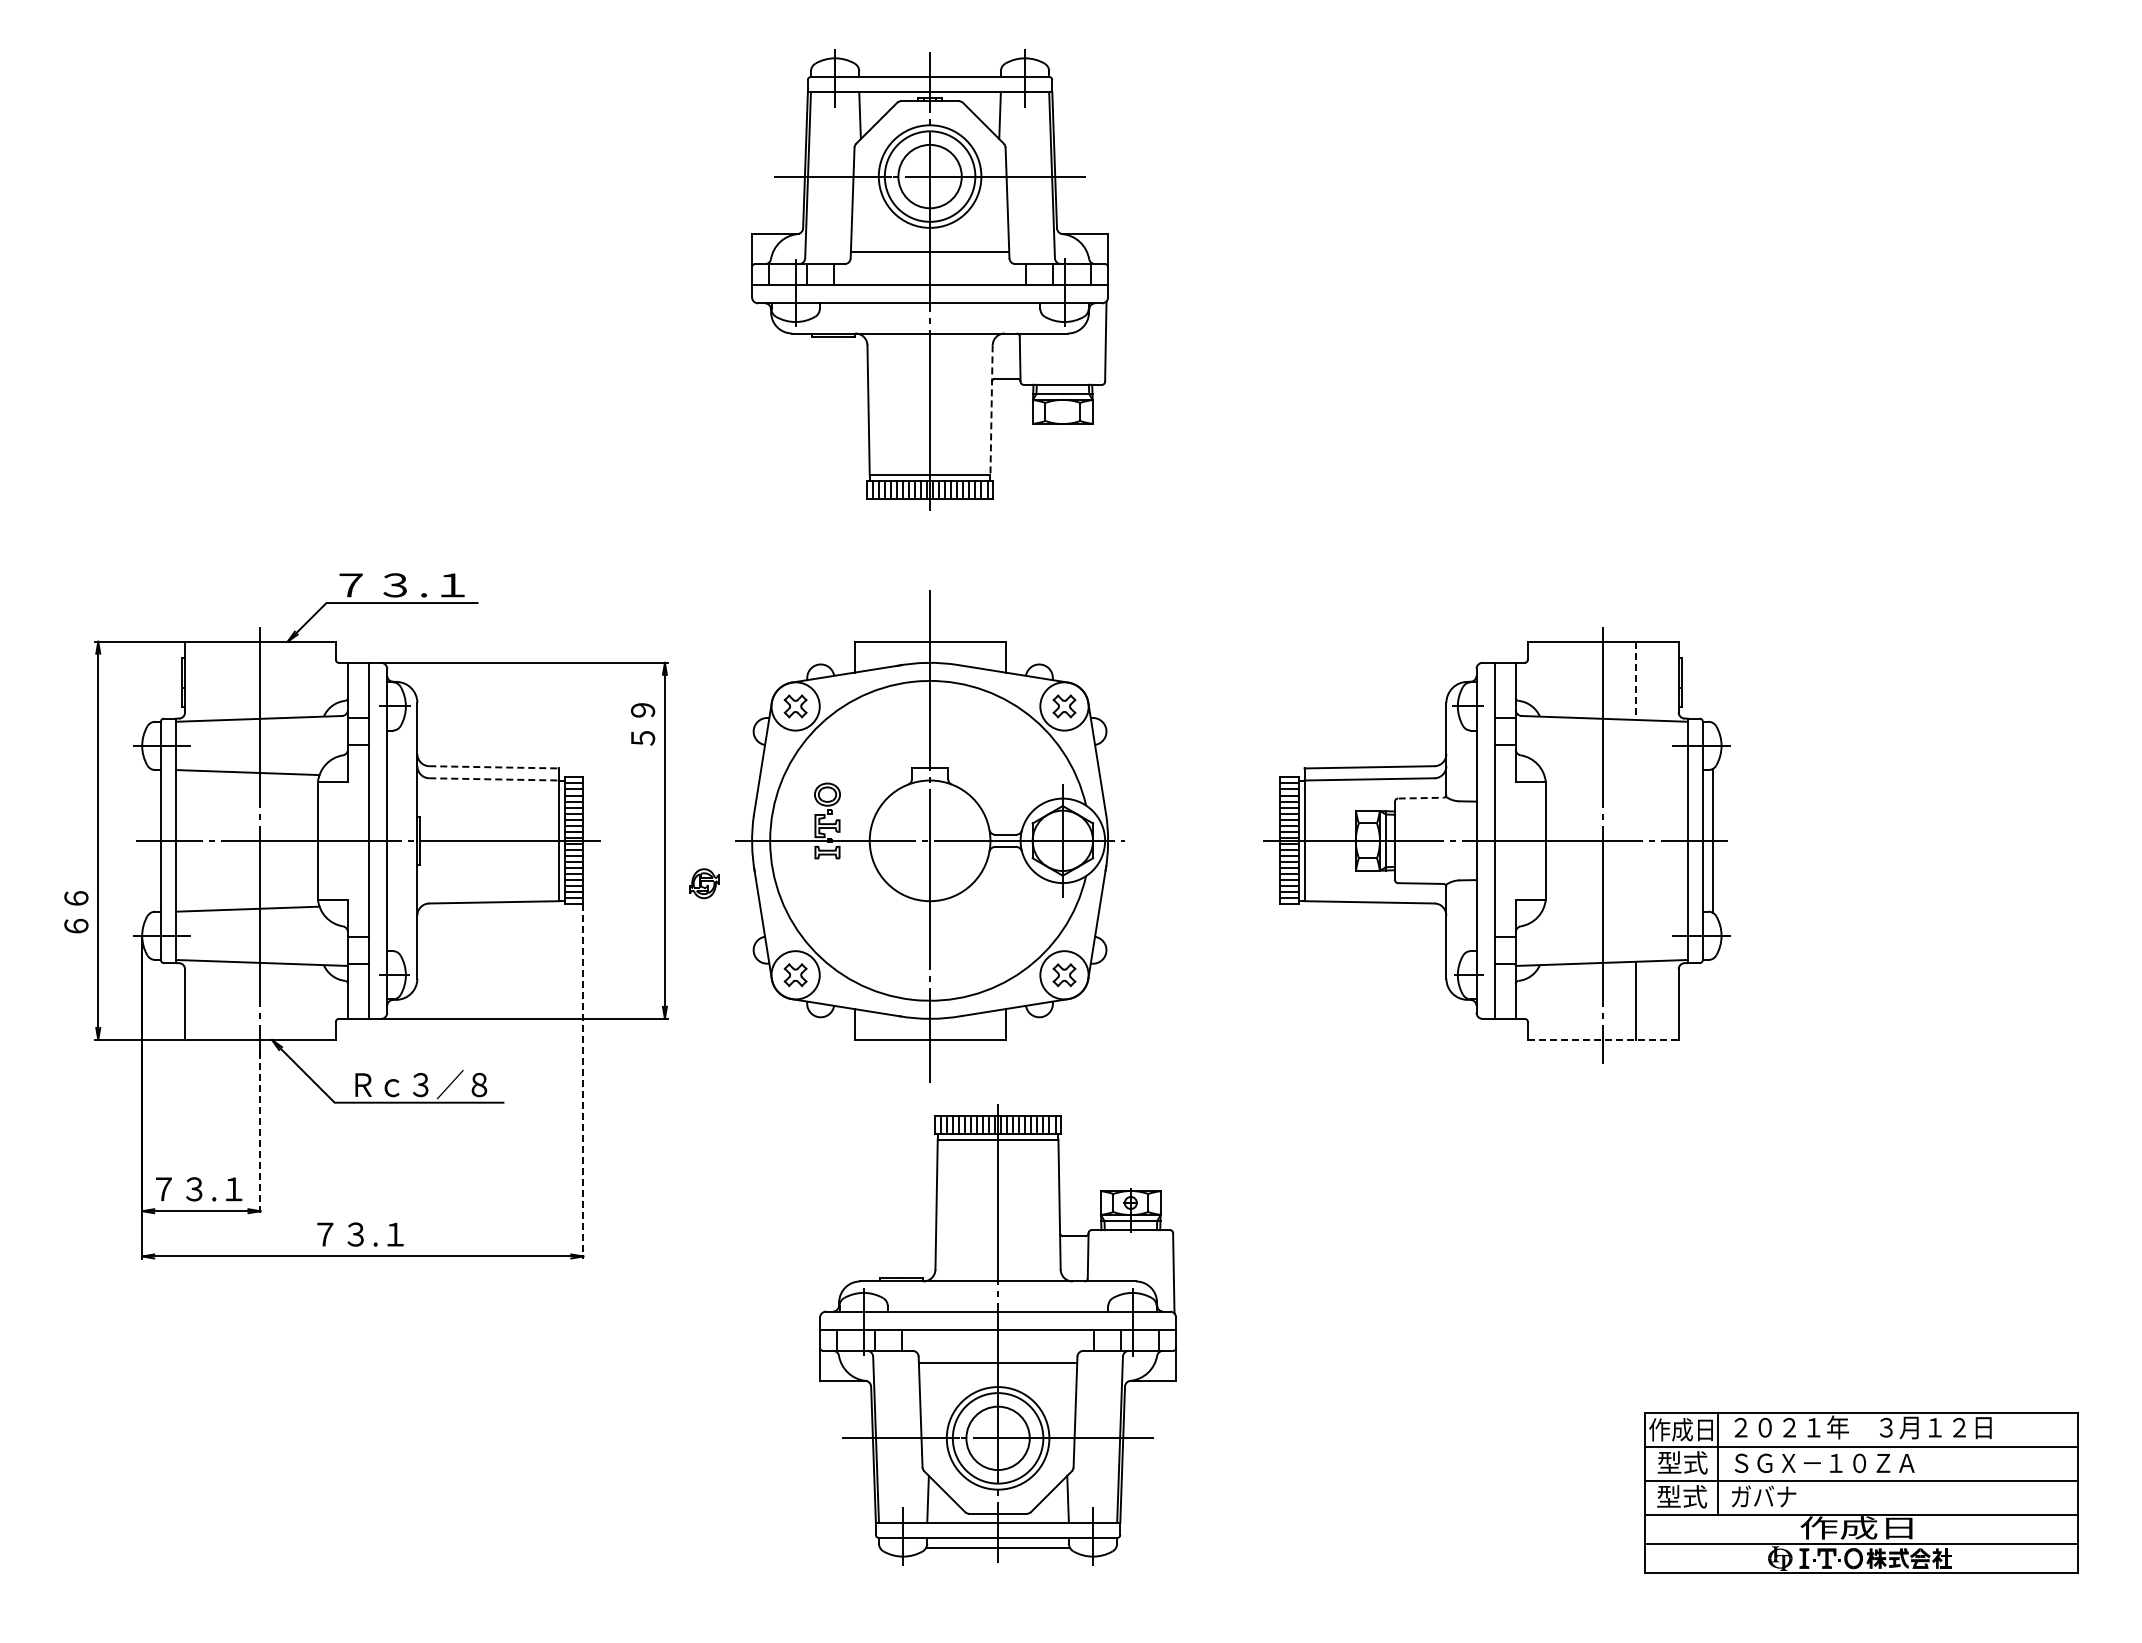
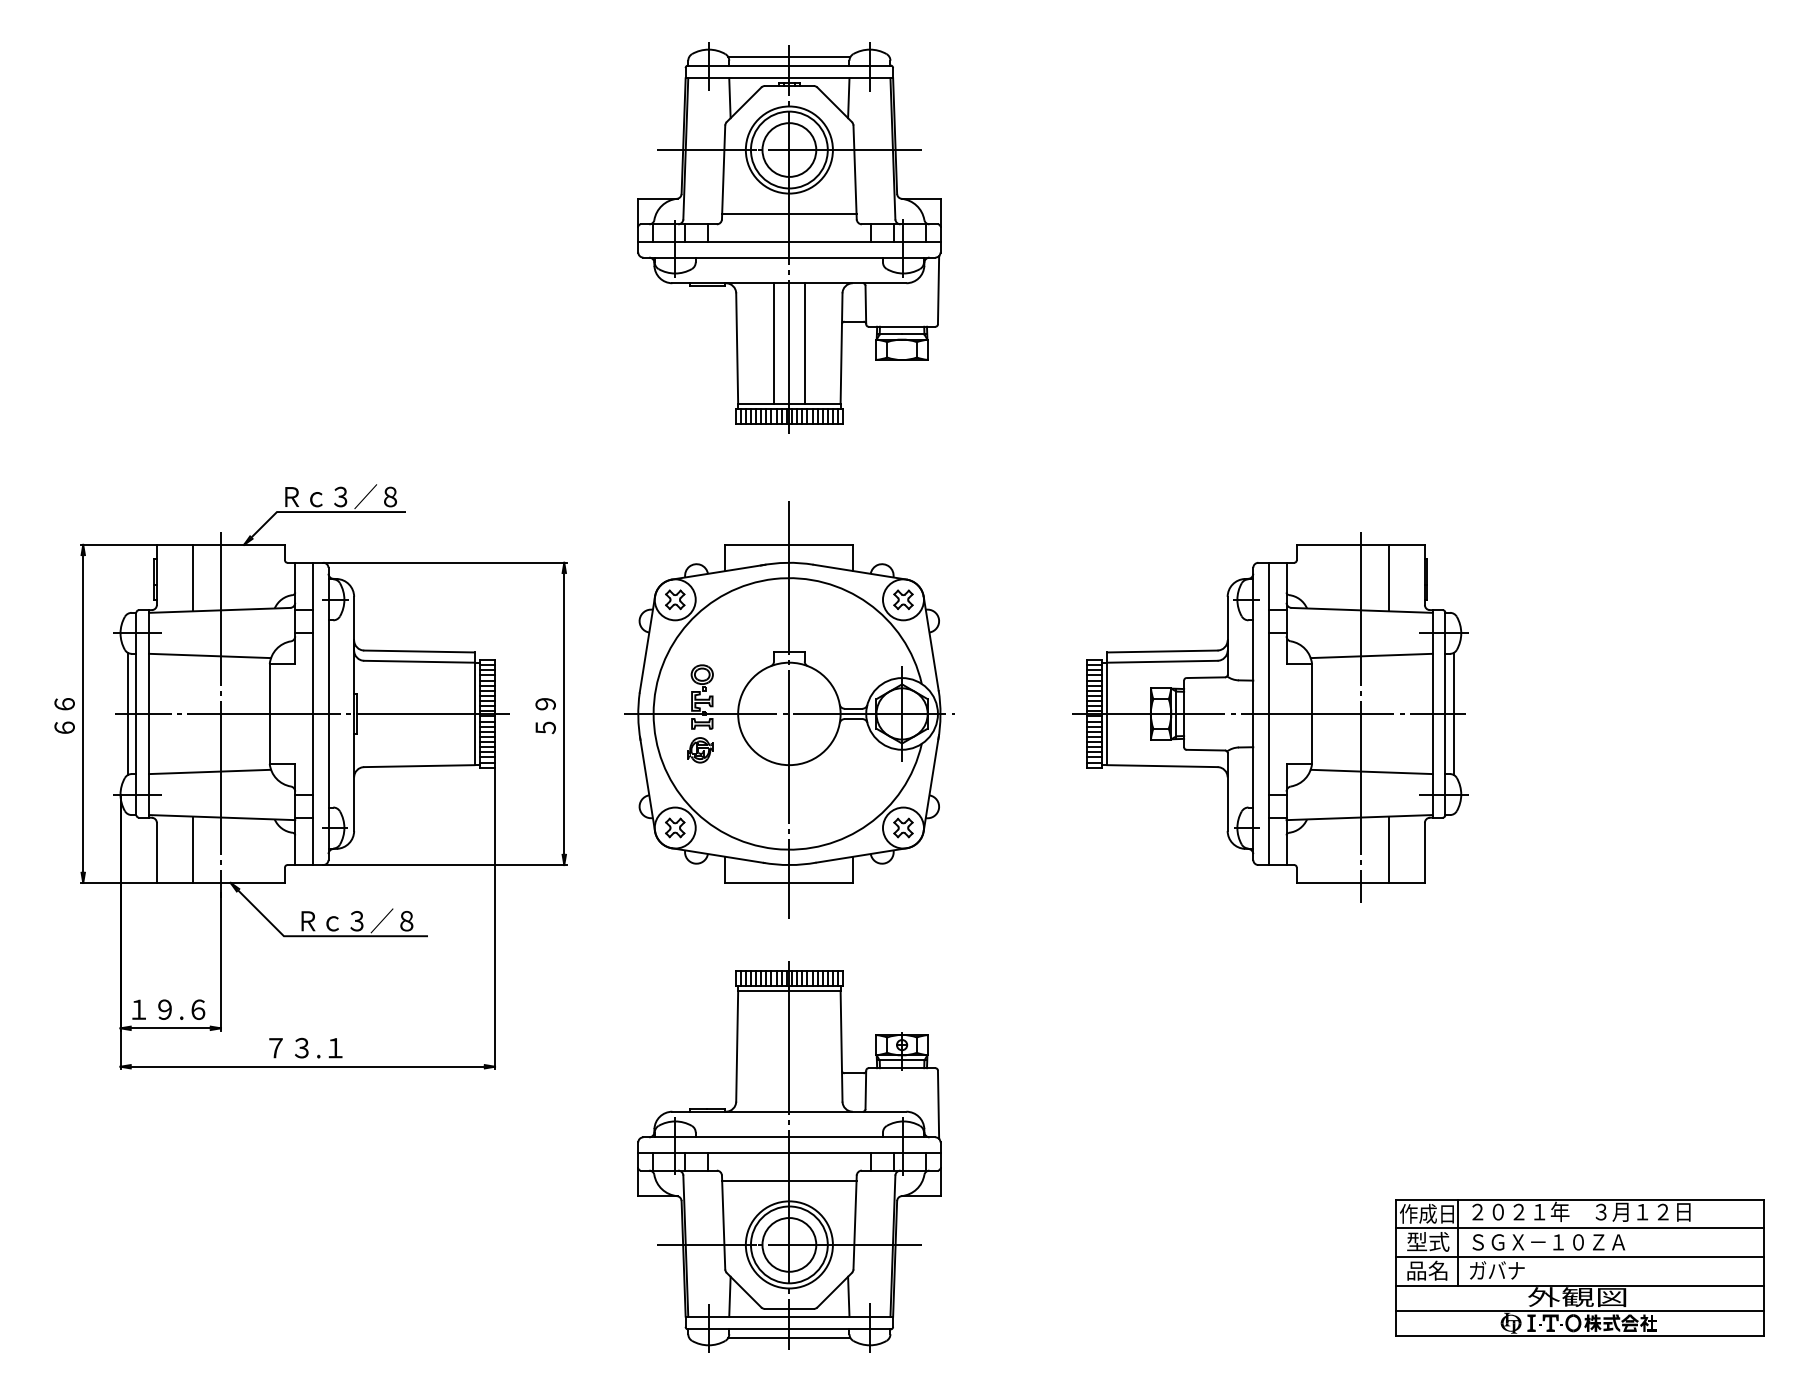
line: (929, 67) -> (788, 57), added
line: (912, 404) -> (774, 343), added
line: (948, 404) -> (805, 343), added
line: (991, 410) -> (841, 348), dashed -> solid
text: (401, 584) -> (340, 496), ７３.１ -> Ｒｃ３／８
line: (227, 680) -> (192, 577), added
line: (1636, 681) -> (1389, 578), dashed -> solid
text: (643, 724) -> (546, 716), moved
line: (494, 767) -> (419, 651), dashed -> solid
line: (1615, 772) -> (1371, 655), added
line: (494, 779) -> (419, 661), dashed -> solid
line: (1421, 798) -> (1206, 677), dashed -> solid
line: (151, 840) -> (128, 713), added
part: (704, 883) -> (700, 750), moved
line: (1615, 908) -> (1371, 771), added
text: (76, 912) -> (64, 716), moved
line: (227, 1000) -> (192, 849), added
line: (1603, 1040) -> (1361, 883), dashed -> solid
line: (583, 1081) -> (495, 918), dashed -> solid
line: (260, 1133) -> (220, 962), dashed -> solid
text: (199, 1189) -> (169, 1009), ７３.１ -> １９.６
part: (997, 1334) -> (788, 1156), moved
text: (1682, 1496) -> (1428, 1270), 型式 -> 品名
text: (1857, 1527) -> (1576, 1296), 作成日 -> 外観図

